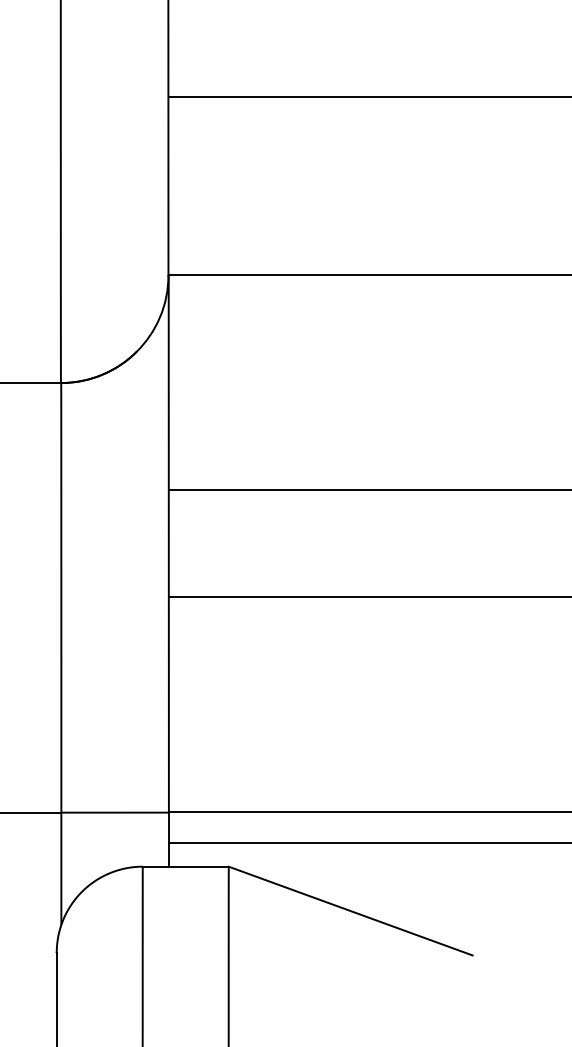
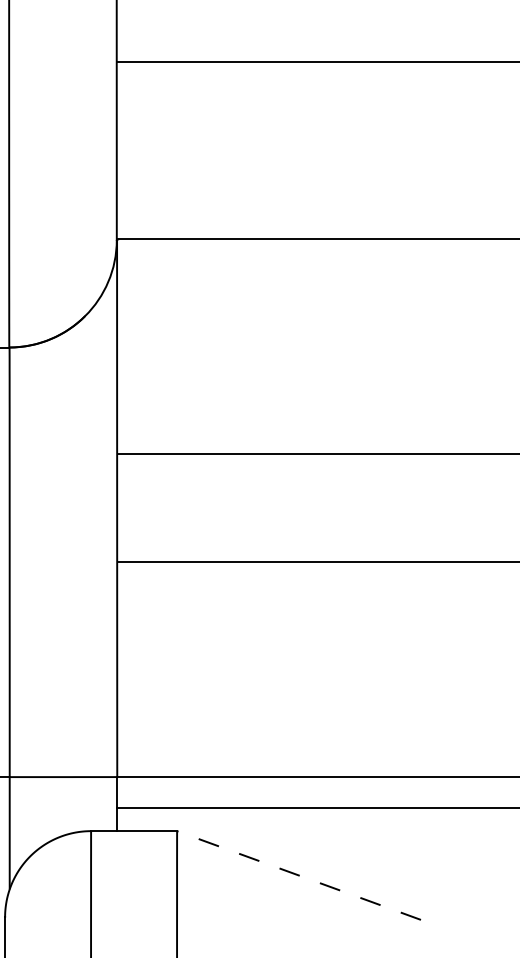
line: (350, 911) -> (298, 875), solid -> dashed

